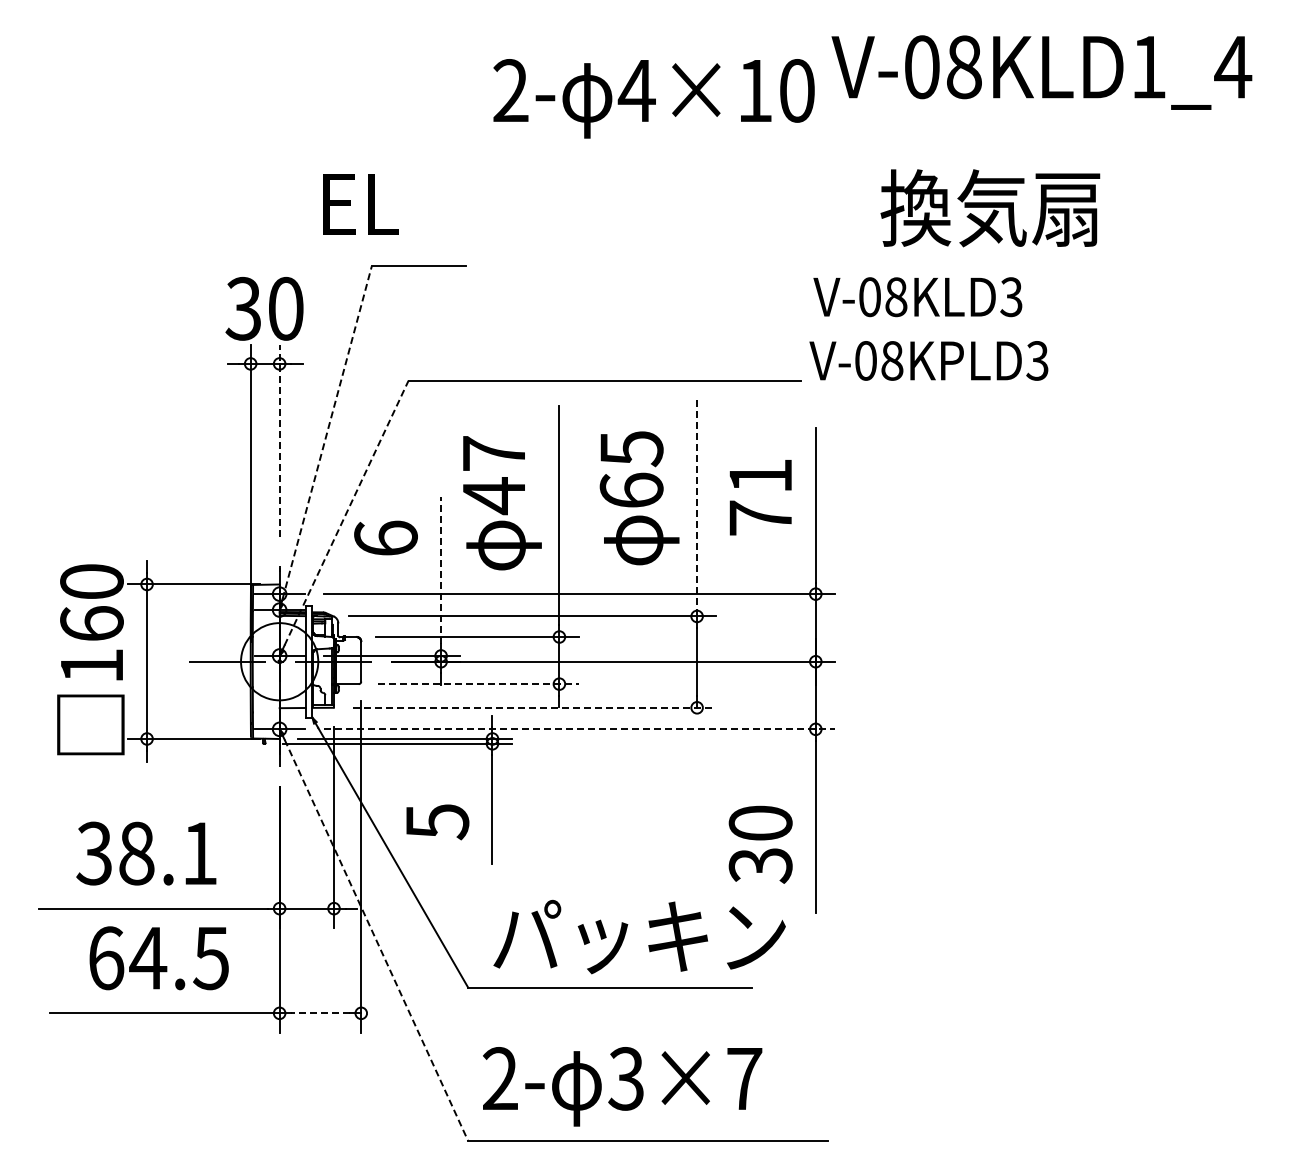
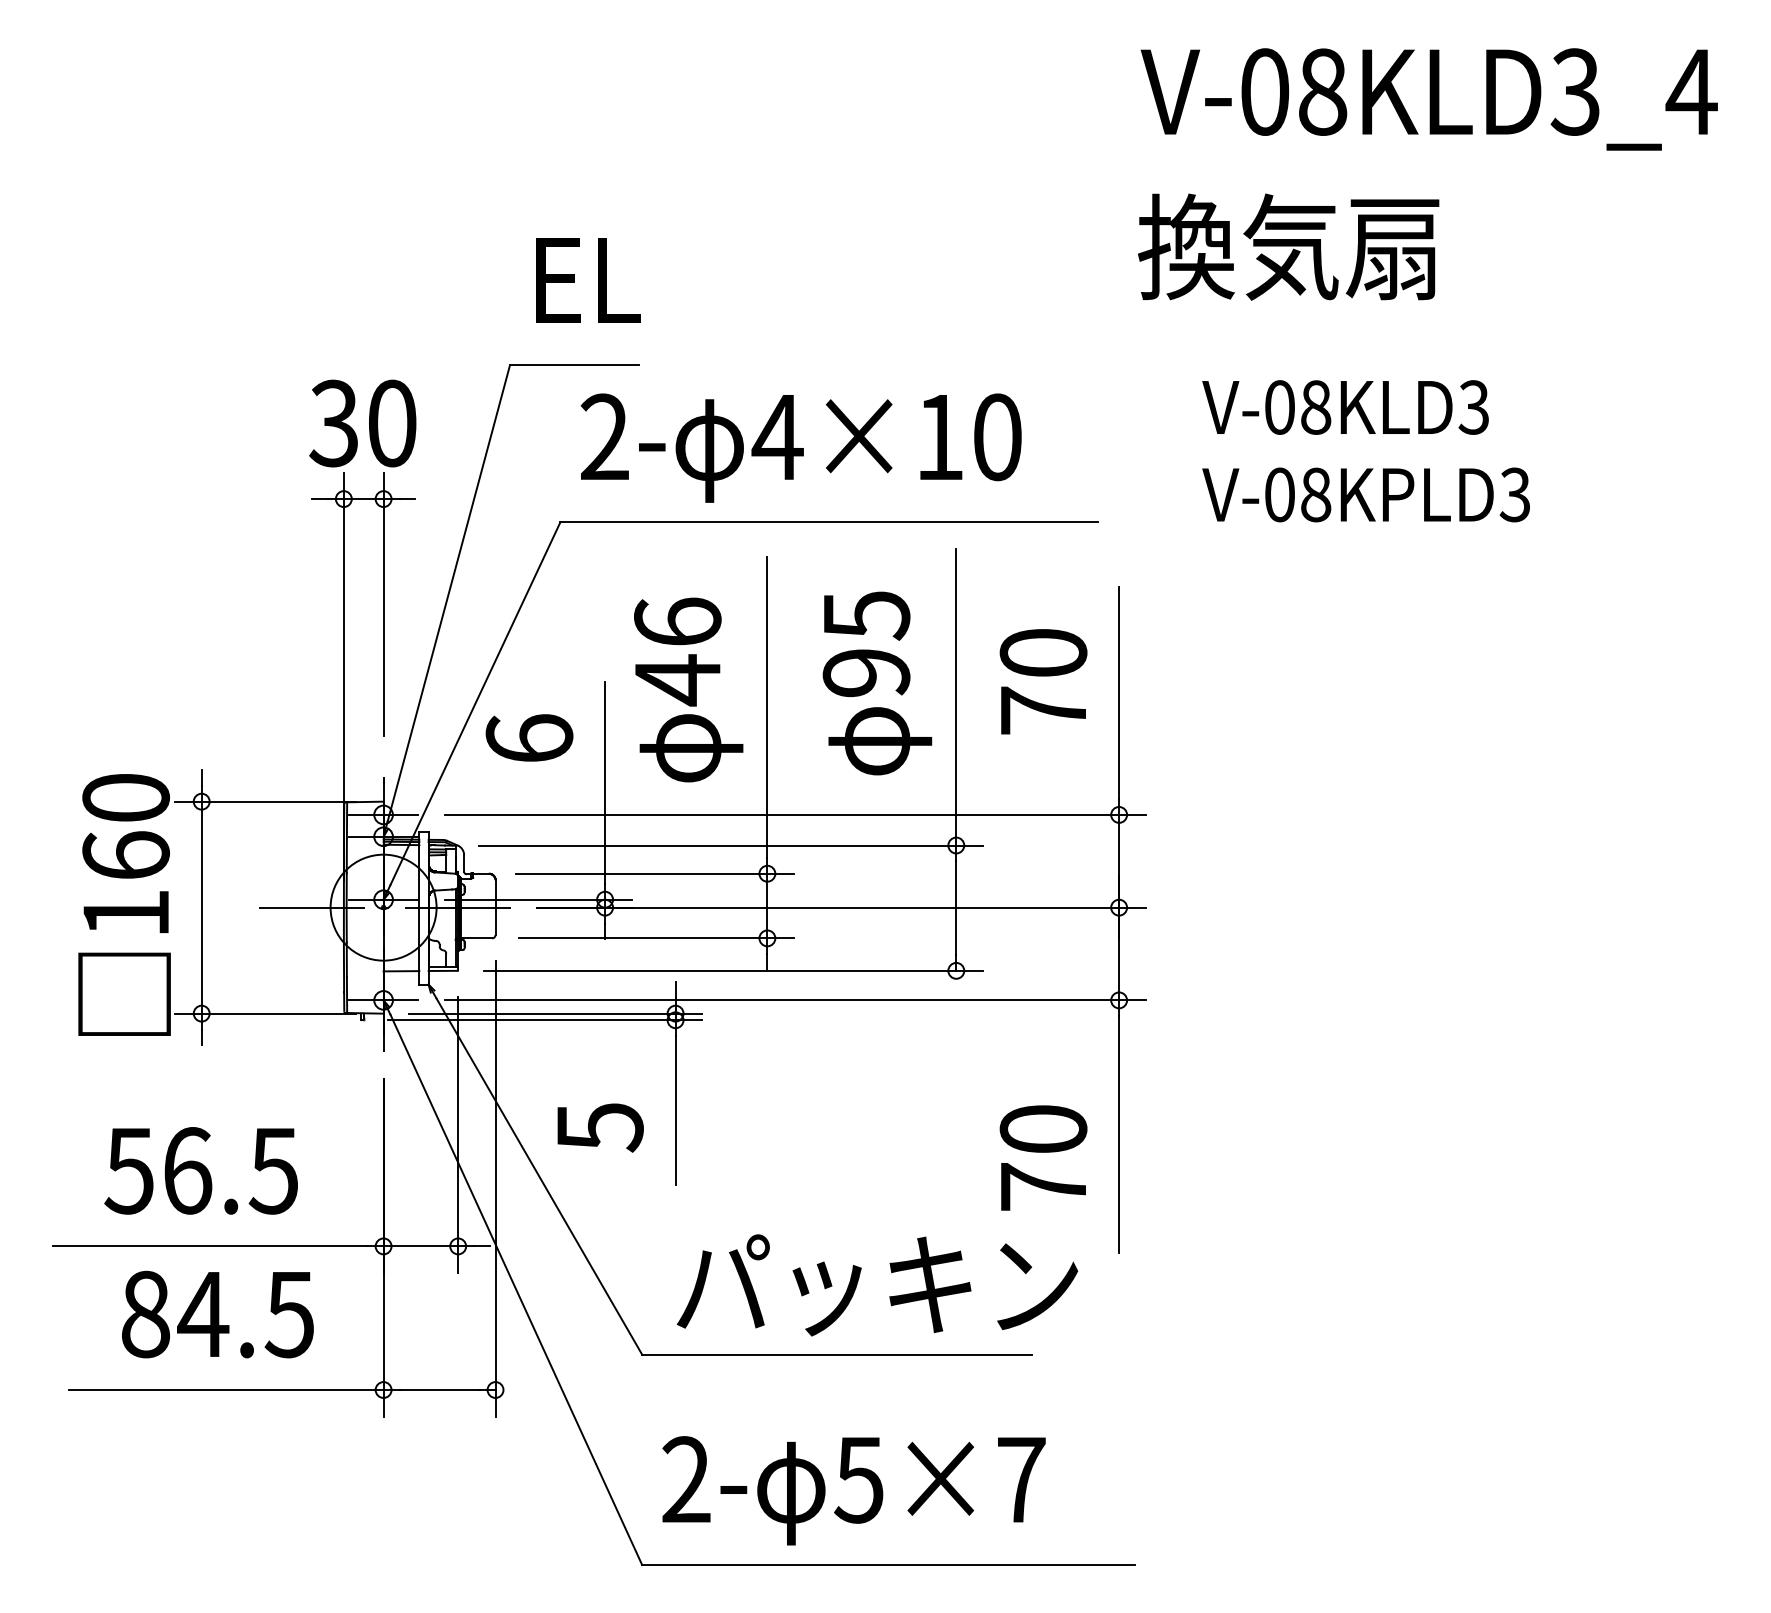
text: (1147, 67) -> (1574, 92), V-08KLD1_4 -> V-08KLD3_4
text: (653, 98) -> (800, 447), moved
text: (360, 204) -> (587, 280), moved
text: (990, 208) -> (1288, 247), moved
text: (917, 297) -> (1345, 407), moved
text: (928, 360) -> (1365, 494), moved
line: (327, 432) -> (449, 593), dashed -> solid
line: (279, 440) -> (383, 604), dashed -> solid
text: (494, 452) -> (678, 620), 47 -> 46
text: (760, 475) -> (1043, 652), 71 -> 70
text: (631, 490) -> (866, 672), 65 -> 95
line: (697, 507) -> (956, 696), dashed -> solid
line: (346, 512) -> (475, 702), dashed -> solid
line: (441, 570) -> (605, 782), dashed -> solid
line: (478, 684) -> (656, 938), dashed -> solid
line: (534, 707) -> (733, 970), dashed -> solid
line: (579, 729) -> (794, 1000), dashed -> solid
text: (146, 853) -> (200, 1170), 38.1 -> 56.5
text: (760, 865) -> (1043, 1187), 30 -> 70
line: (376, 940) -> (516, 1290), dashed -> solid
text: (106, 958) -> (146, 1314), 64.5 -> 84.5
line: (319, 1013) -> (438, 1390), dashed -> solid
text: (625, 1078) -> (858, 1479), 3×7 -> 5×7

